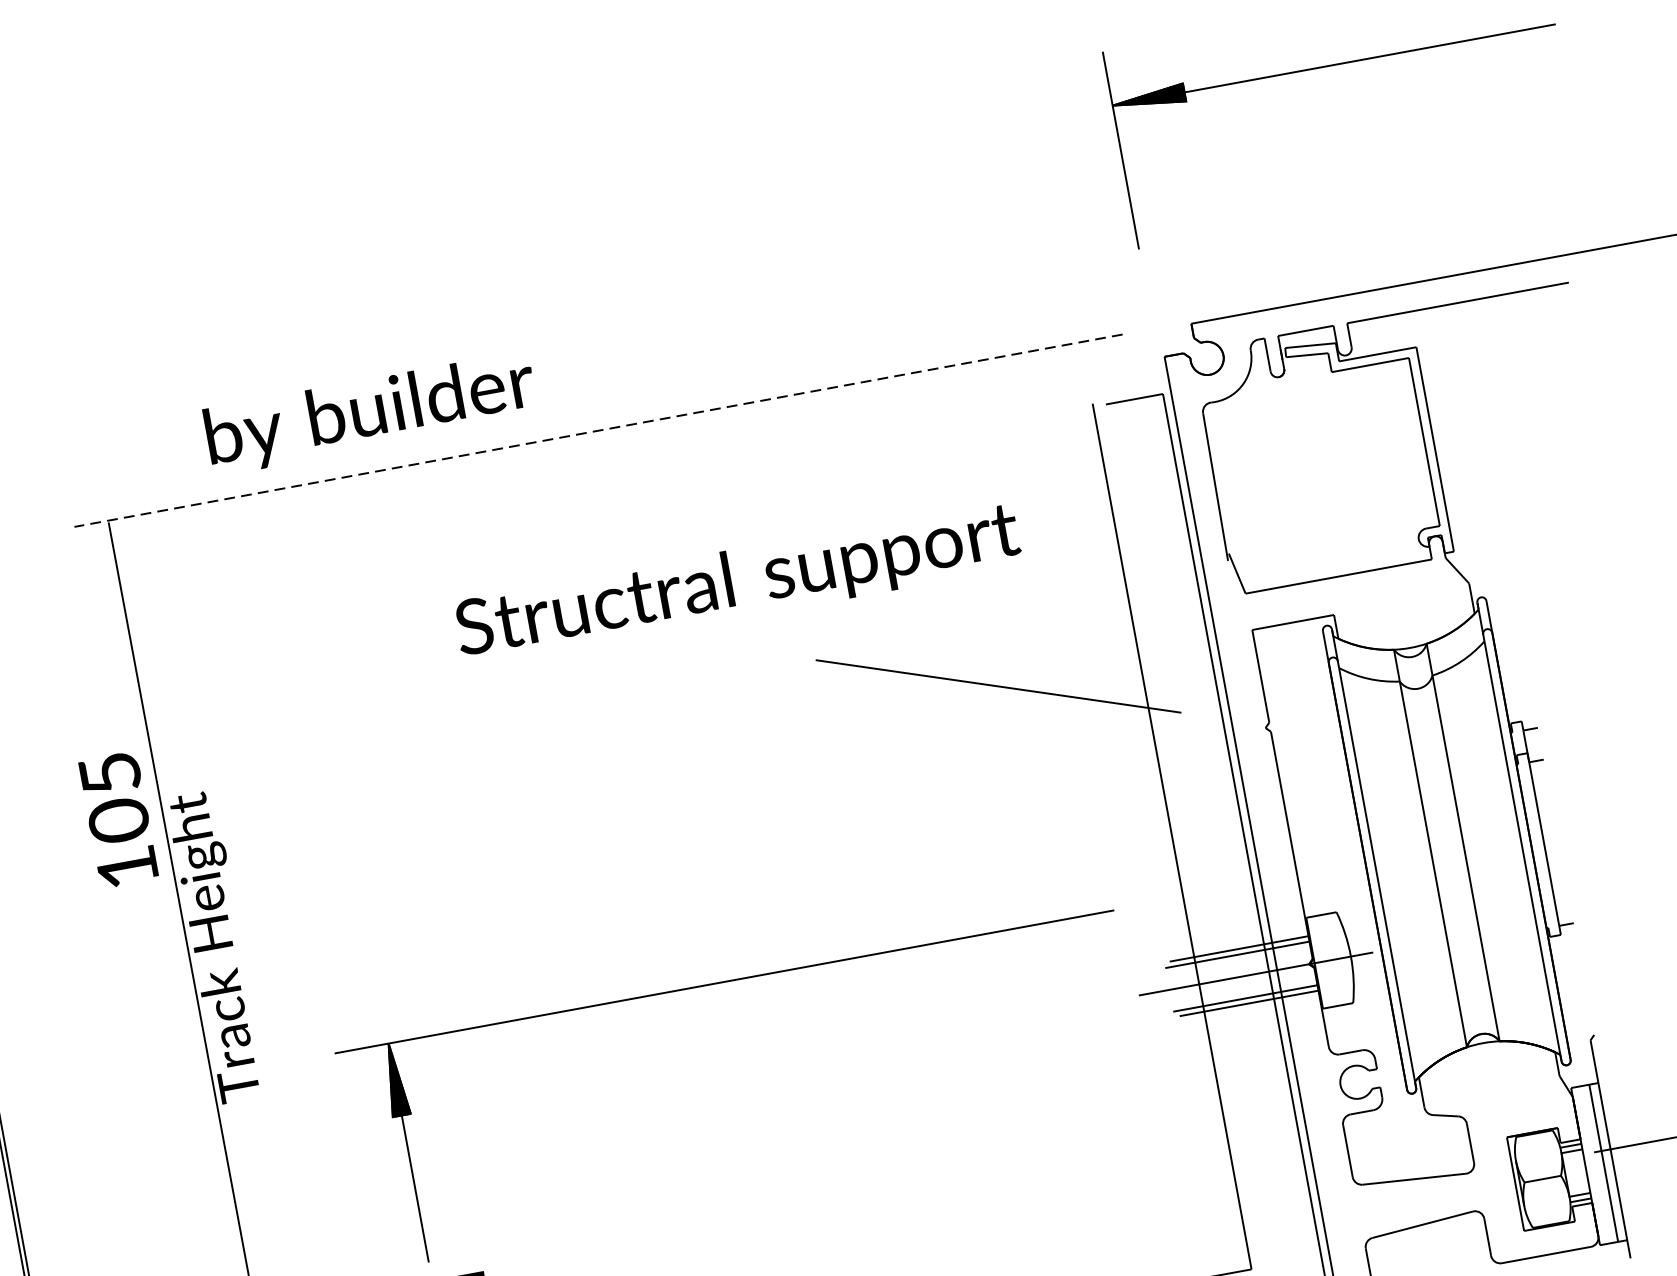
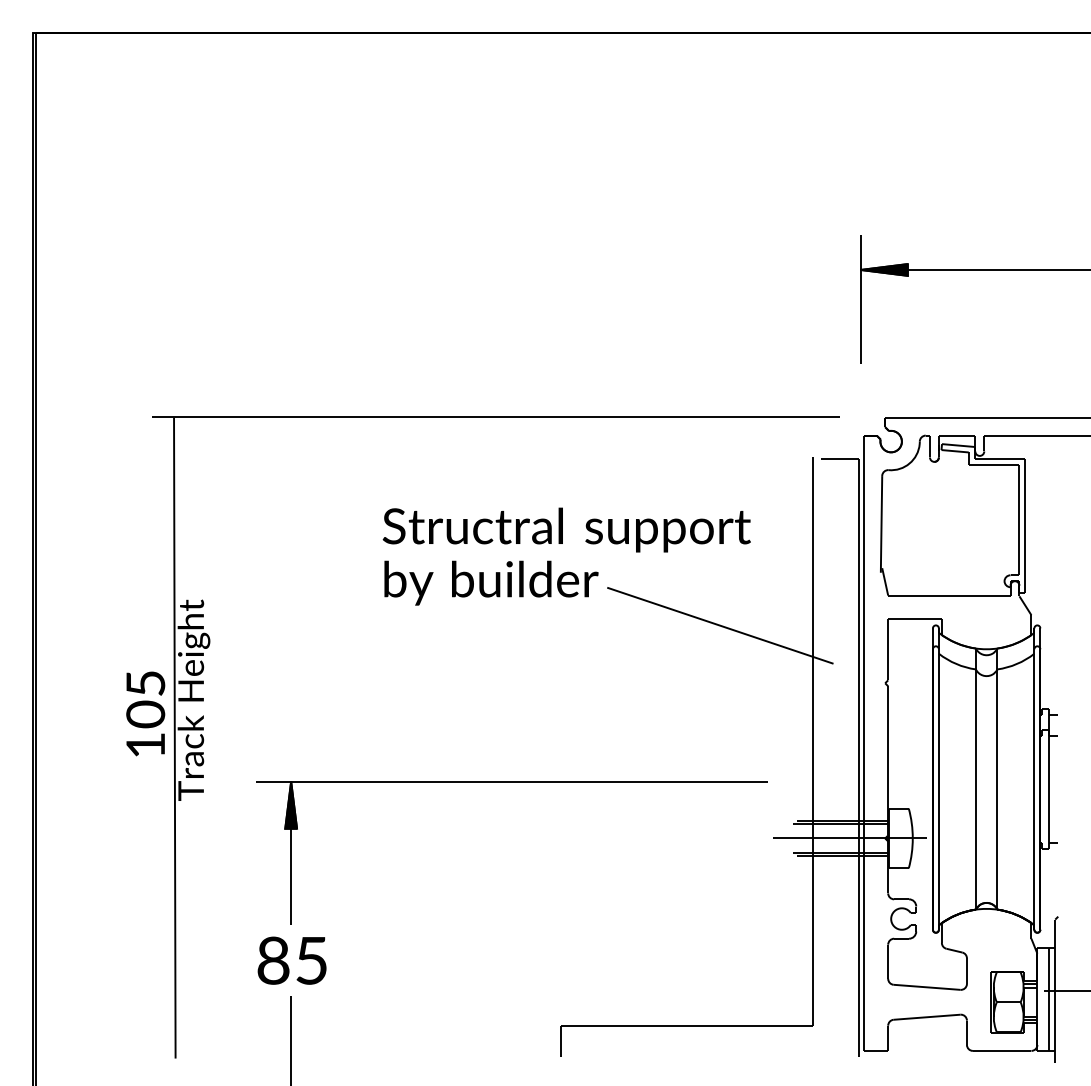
text: (370, 412) -> (491, 582), moved
line: (597, 430) -> (495, 416), dashed -> solid
text: (118, 819) -> (145, 713), moved

